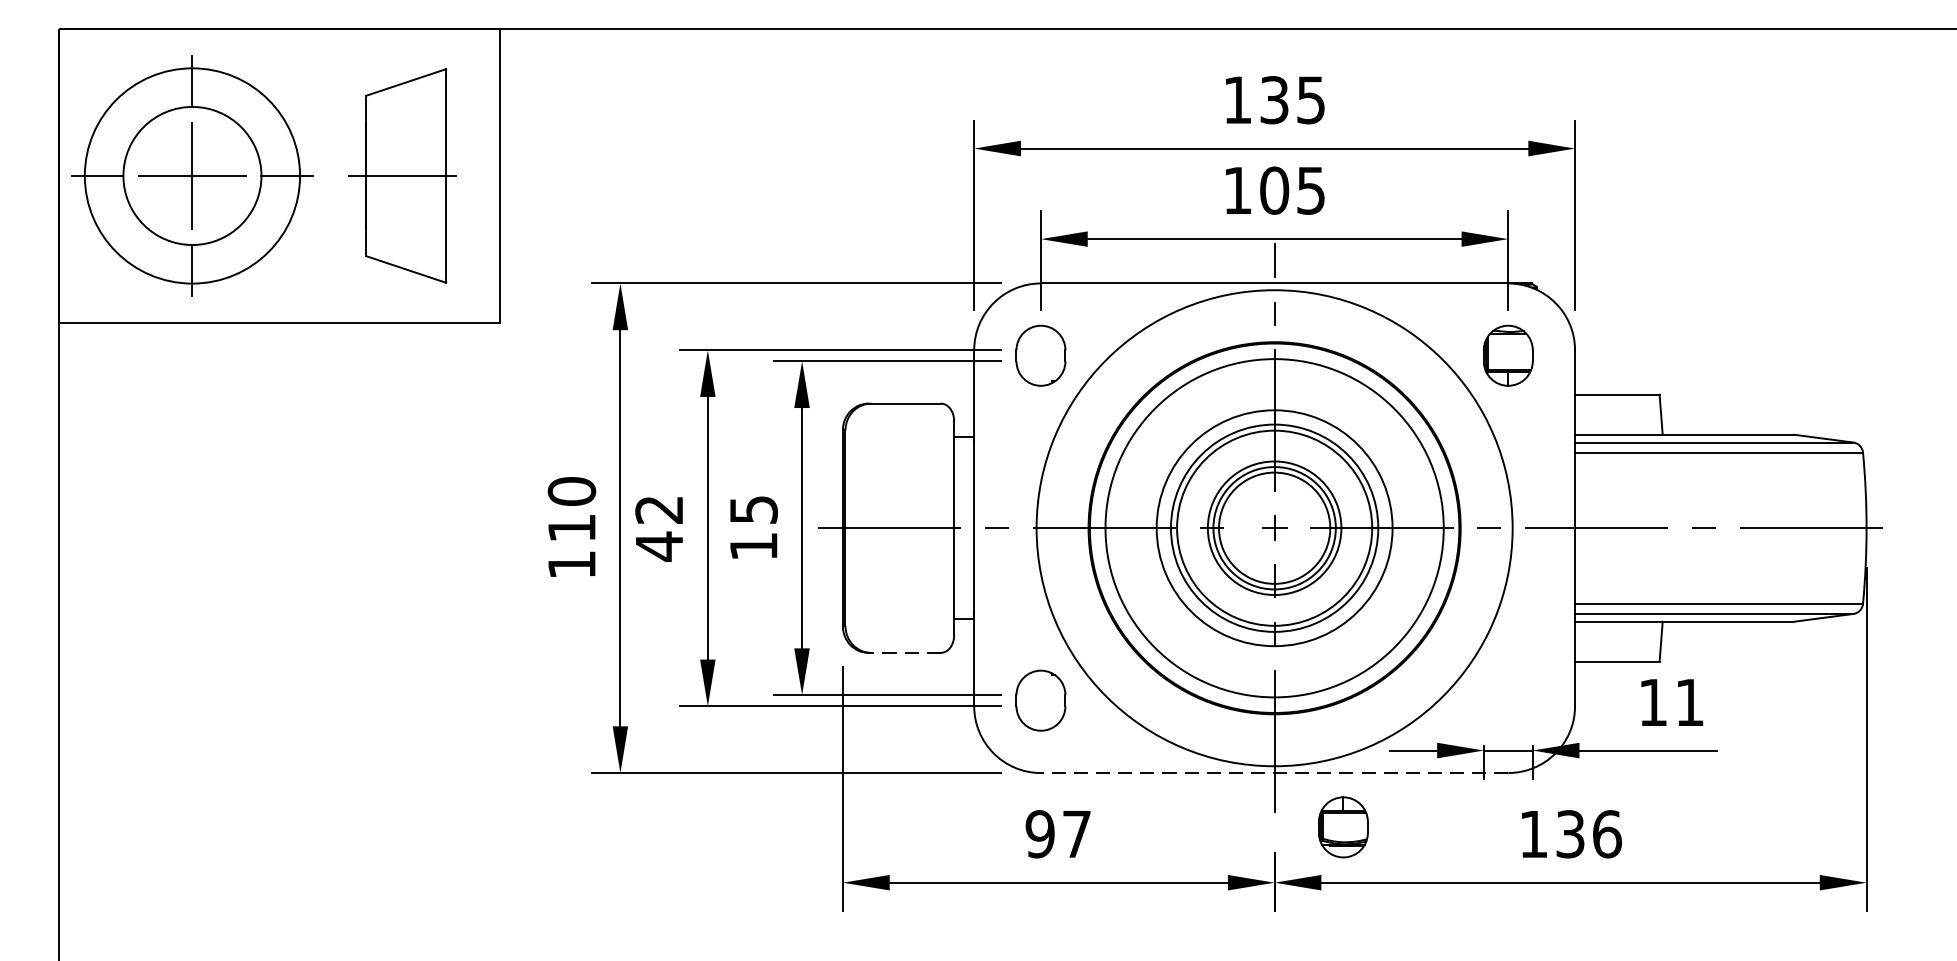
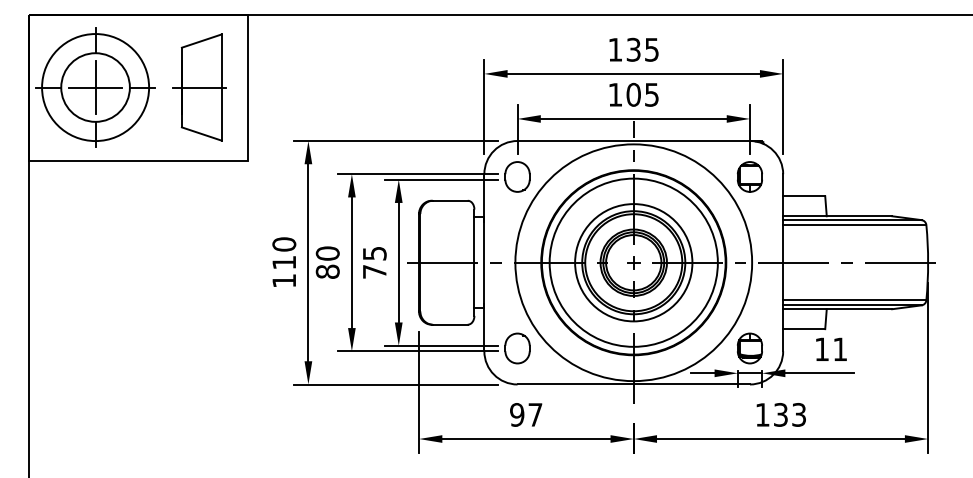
text: (658, 527) -> (327, 262), 42 -> 80
text: (753, 545) -> (374, 271), 15 -> 75
line: (904, 652) -> (449, 324), dashed -> solid
line: (1274, 773) -> (633, 384), dashed -> solid
part: (1342, 827) -> (749, 348), moved
text: (1607, 833) -> (799, 414), 136 -> 133

